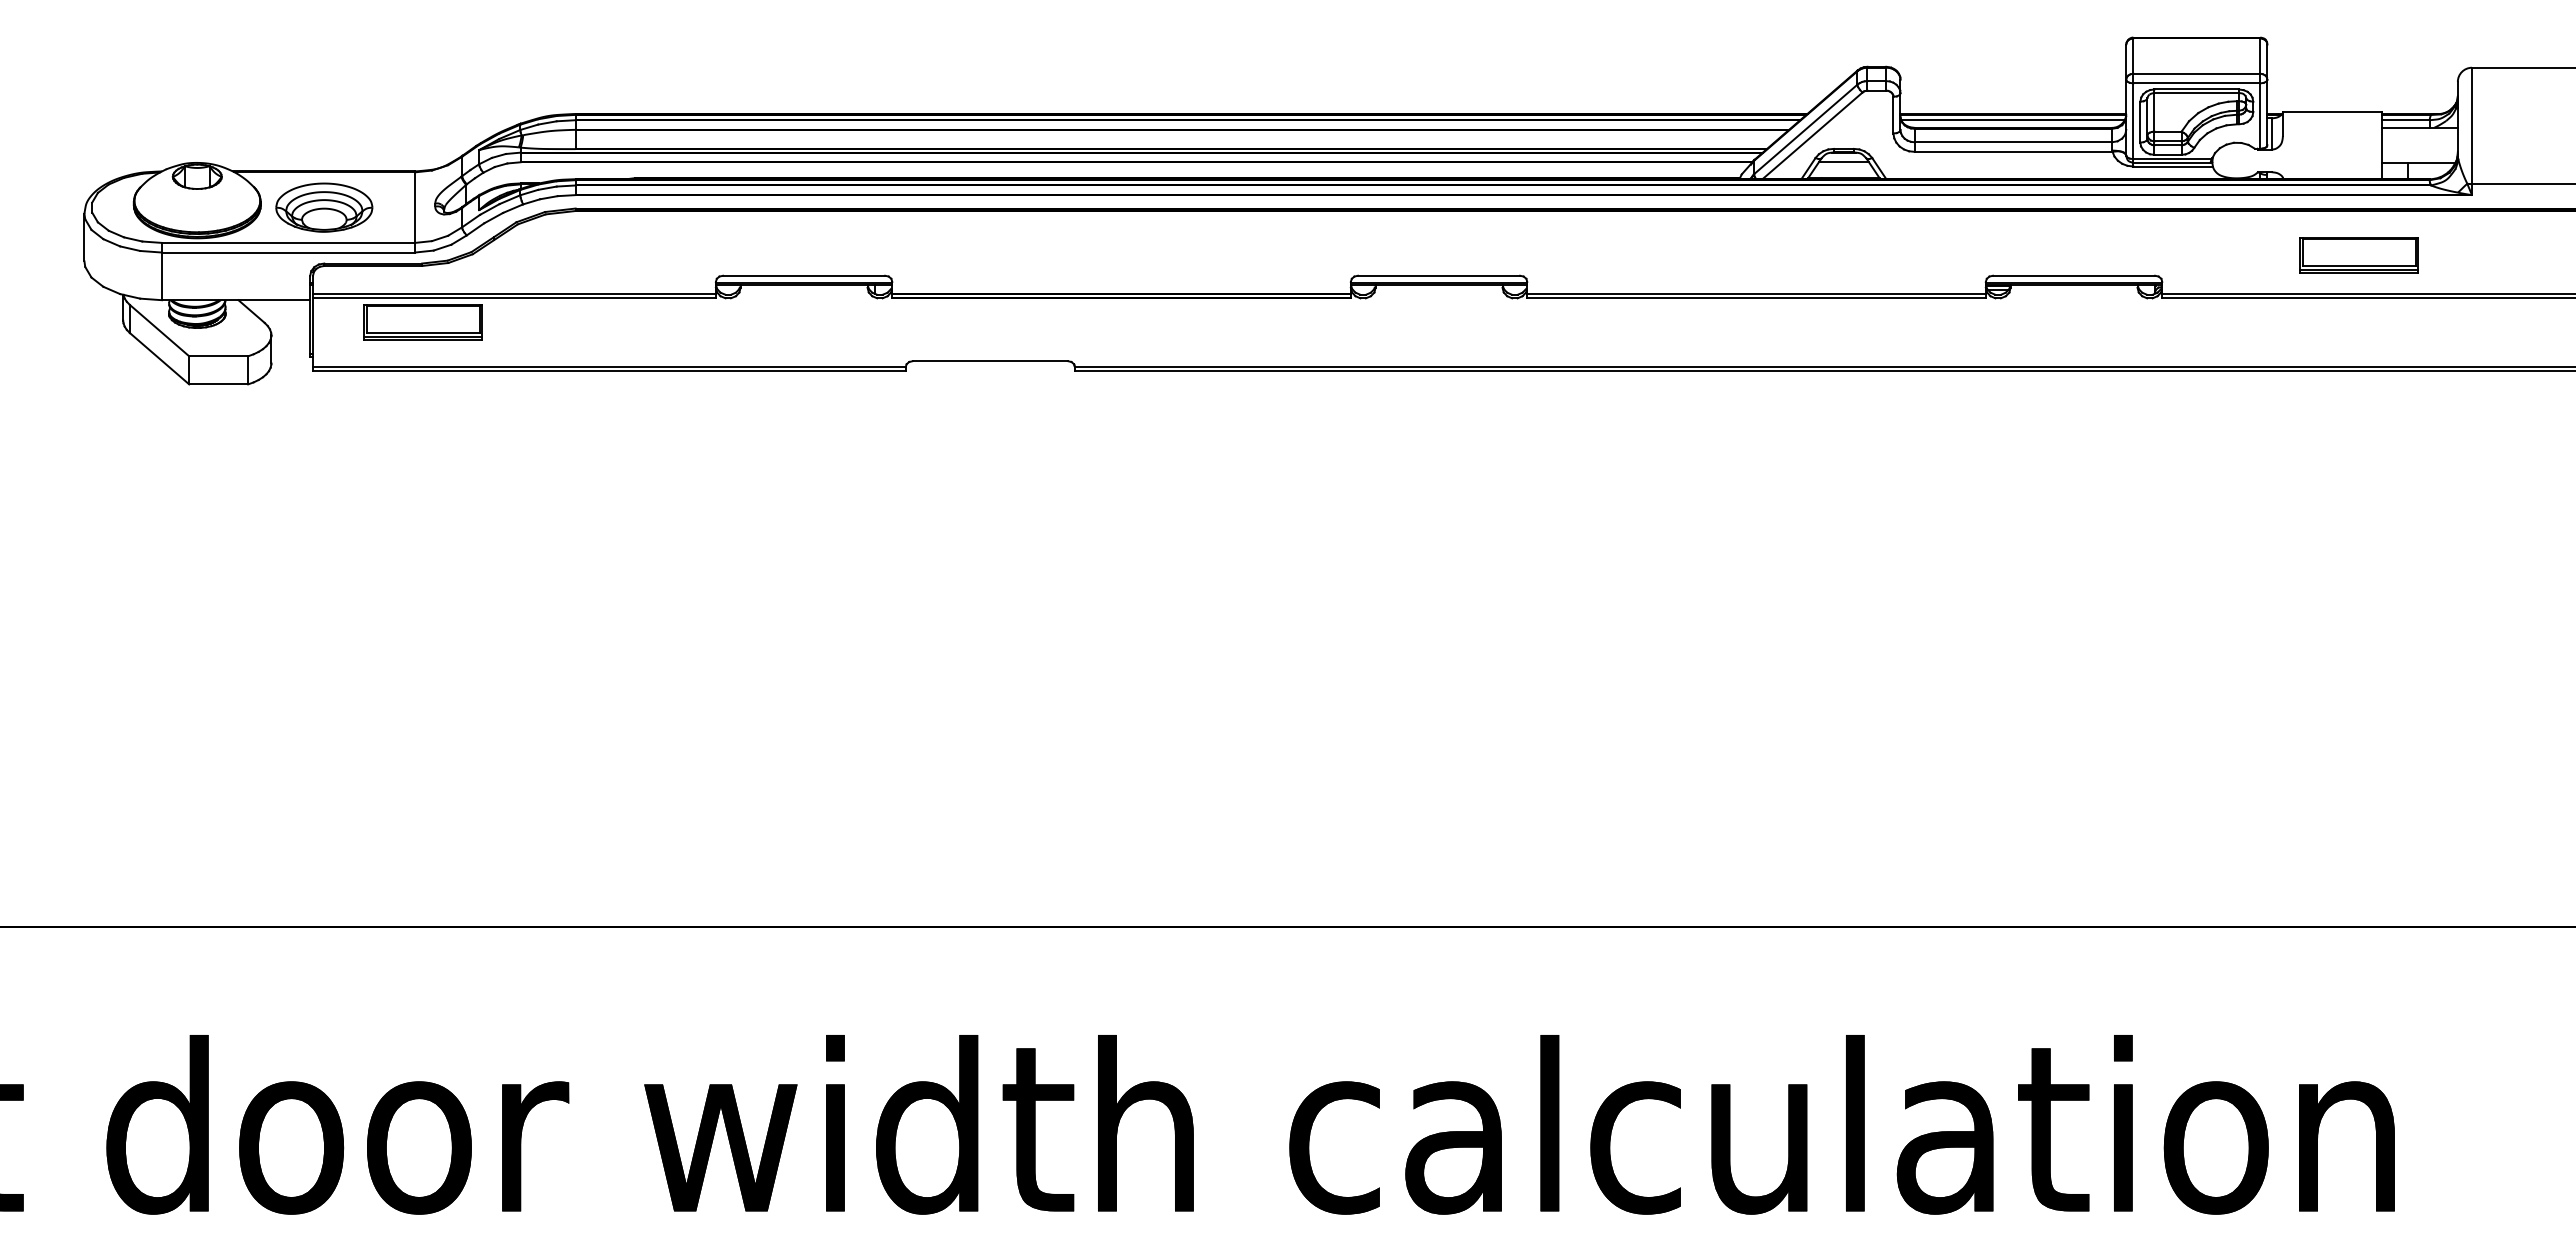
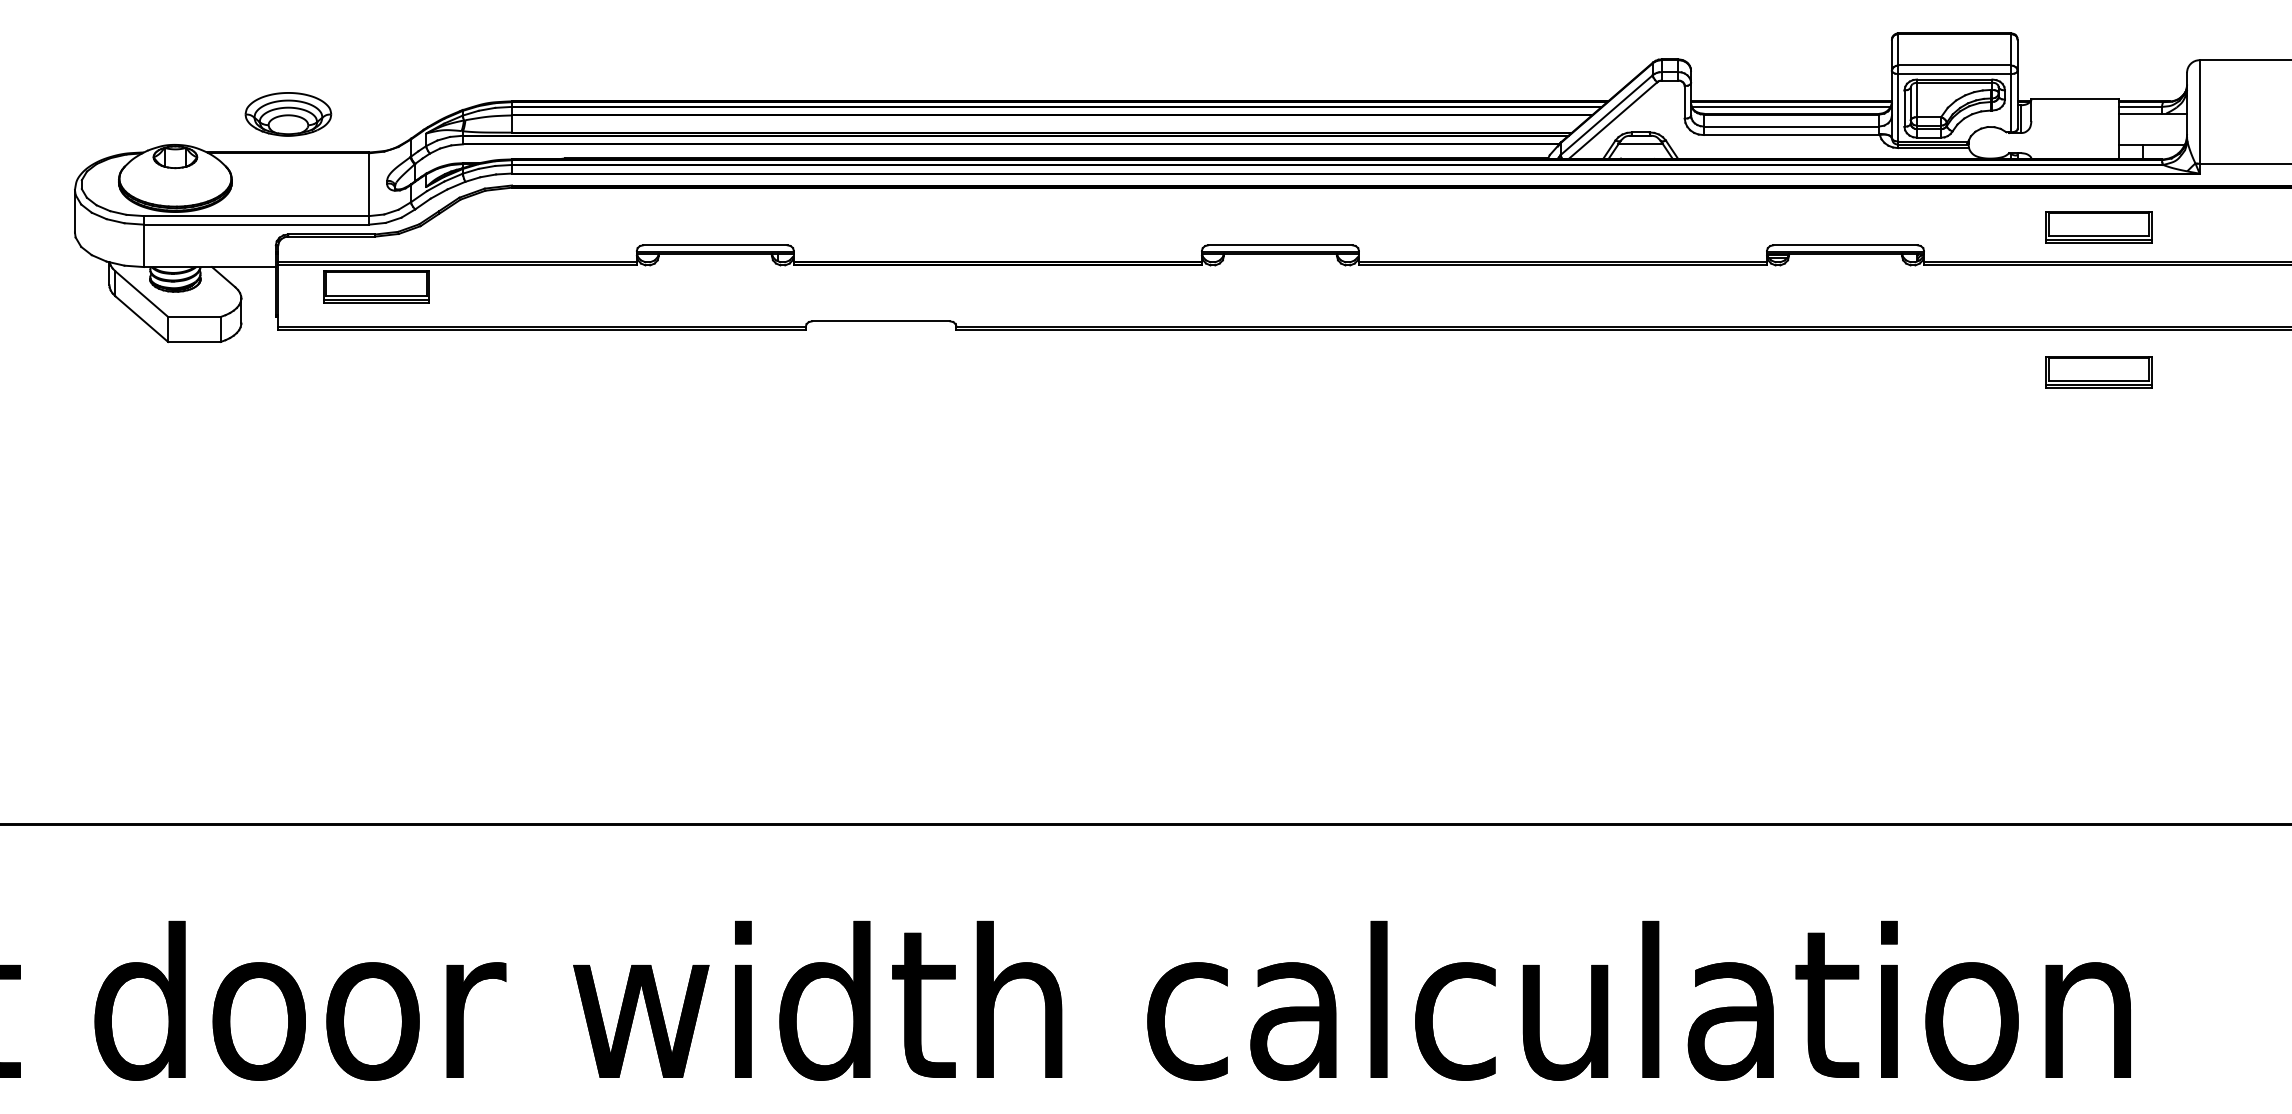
part: (324, 207) -> (288, 114), moved
part: (2358, 418) -> (2098, 372), added

